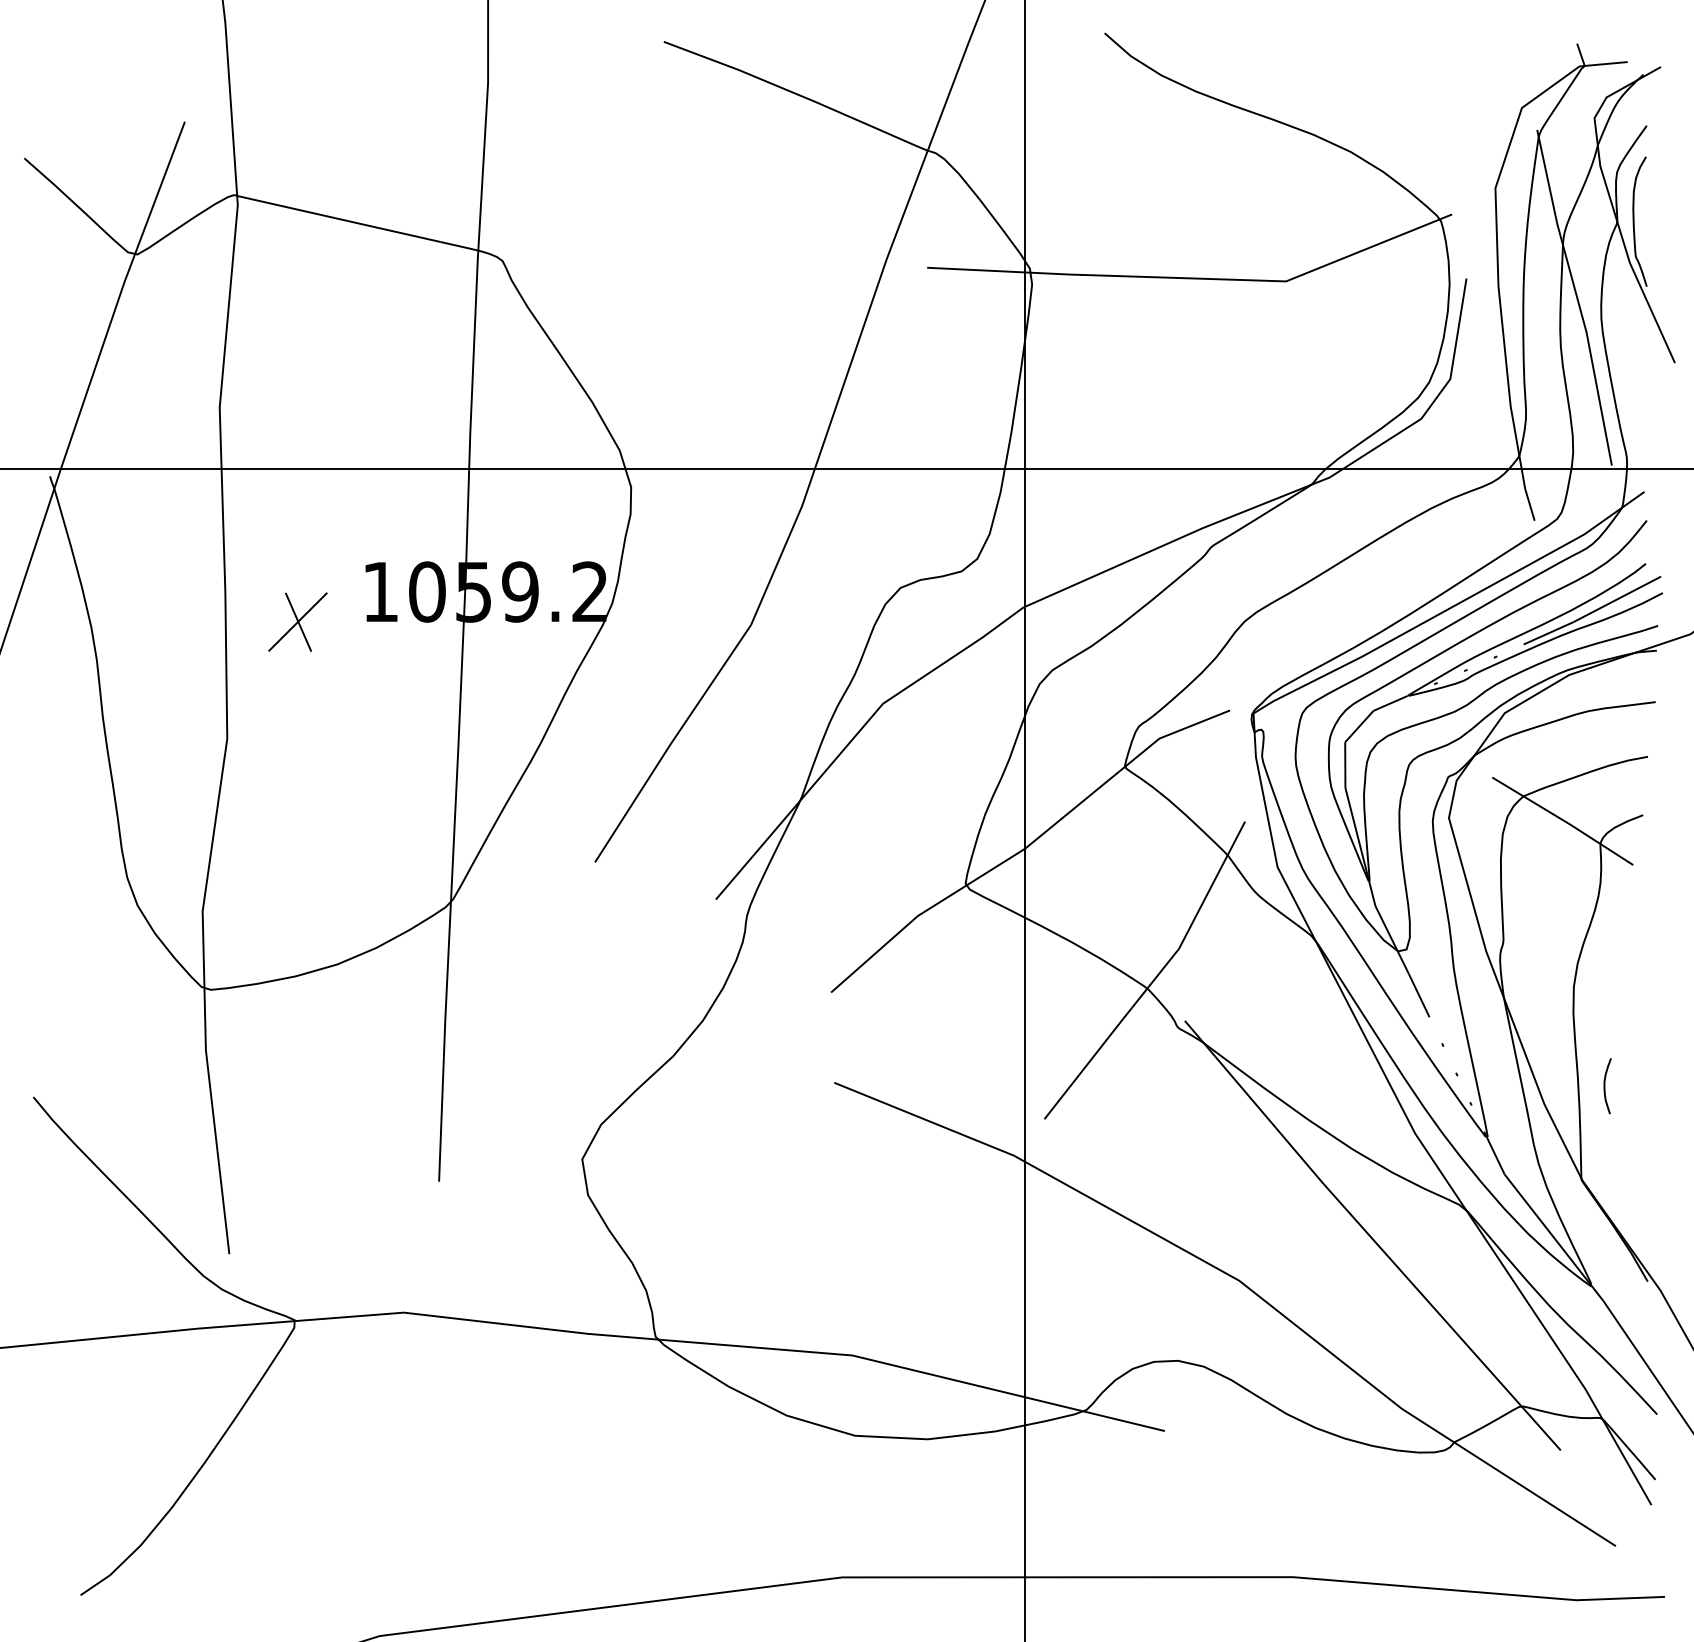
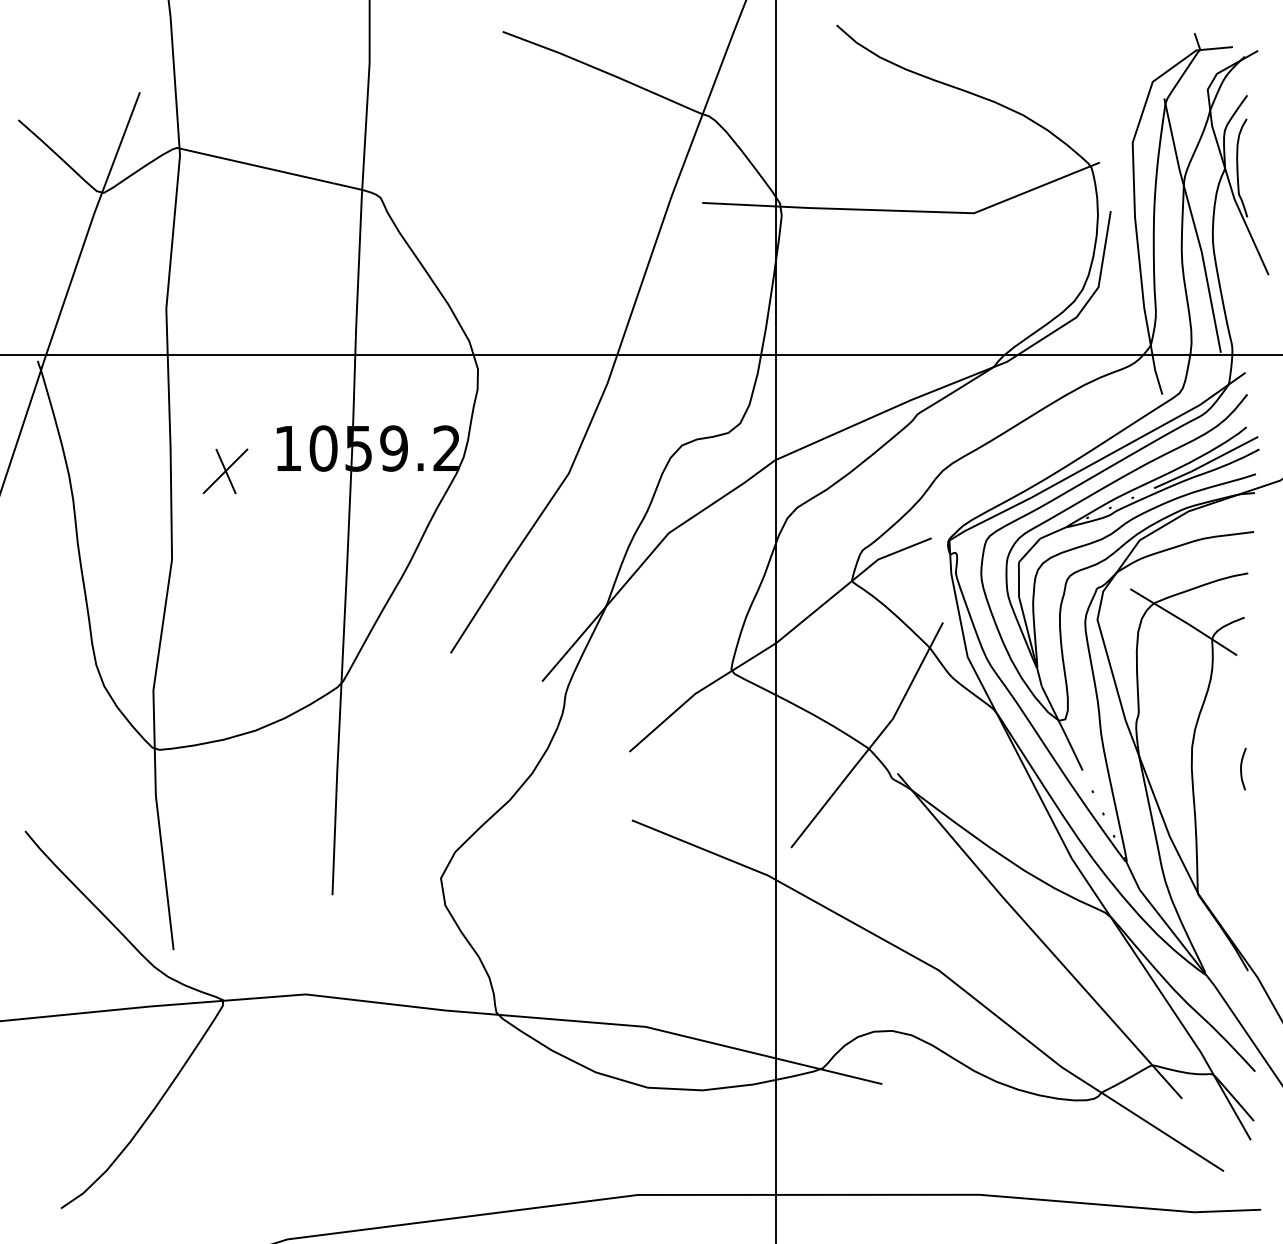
curve: (1605, 1086) -> (1241, 769), moved

